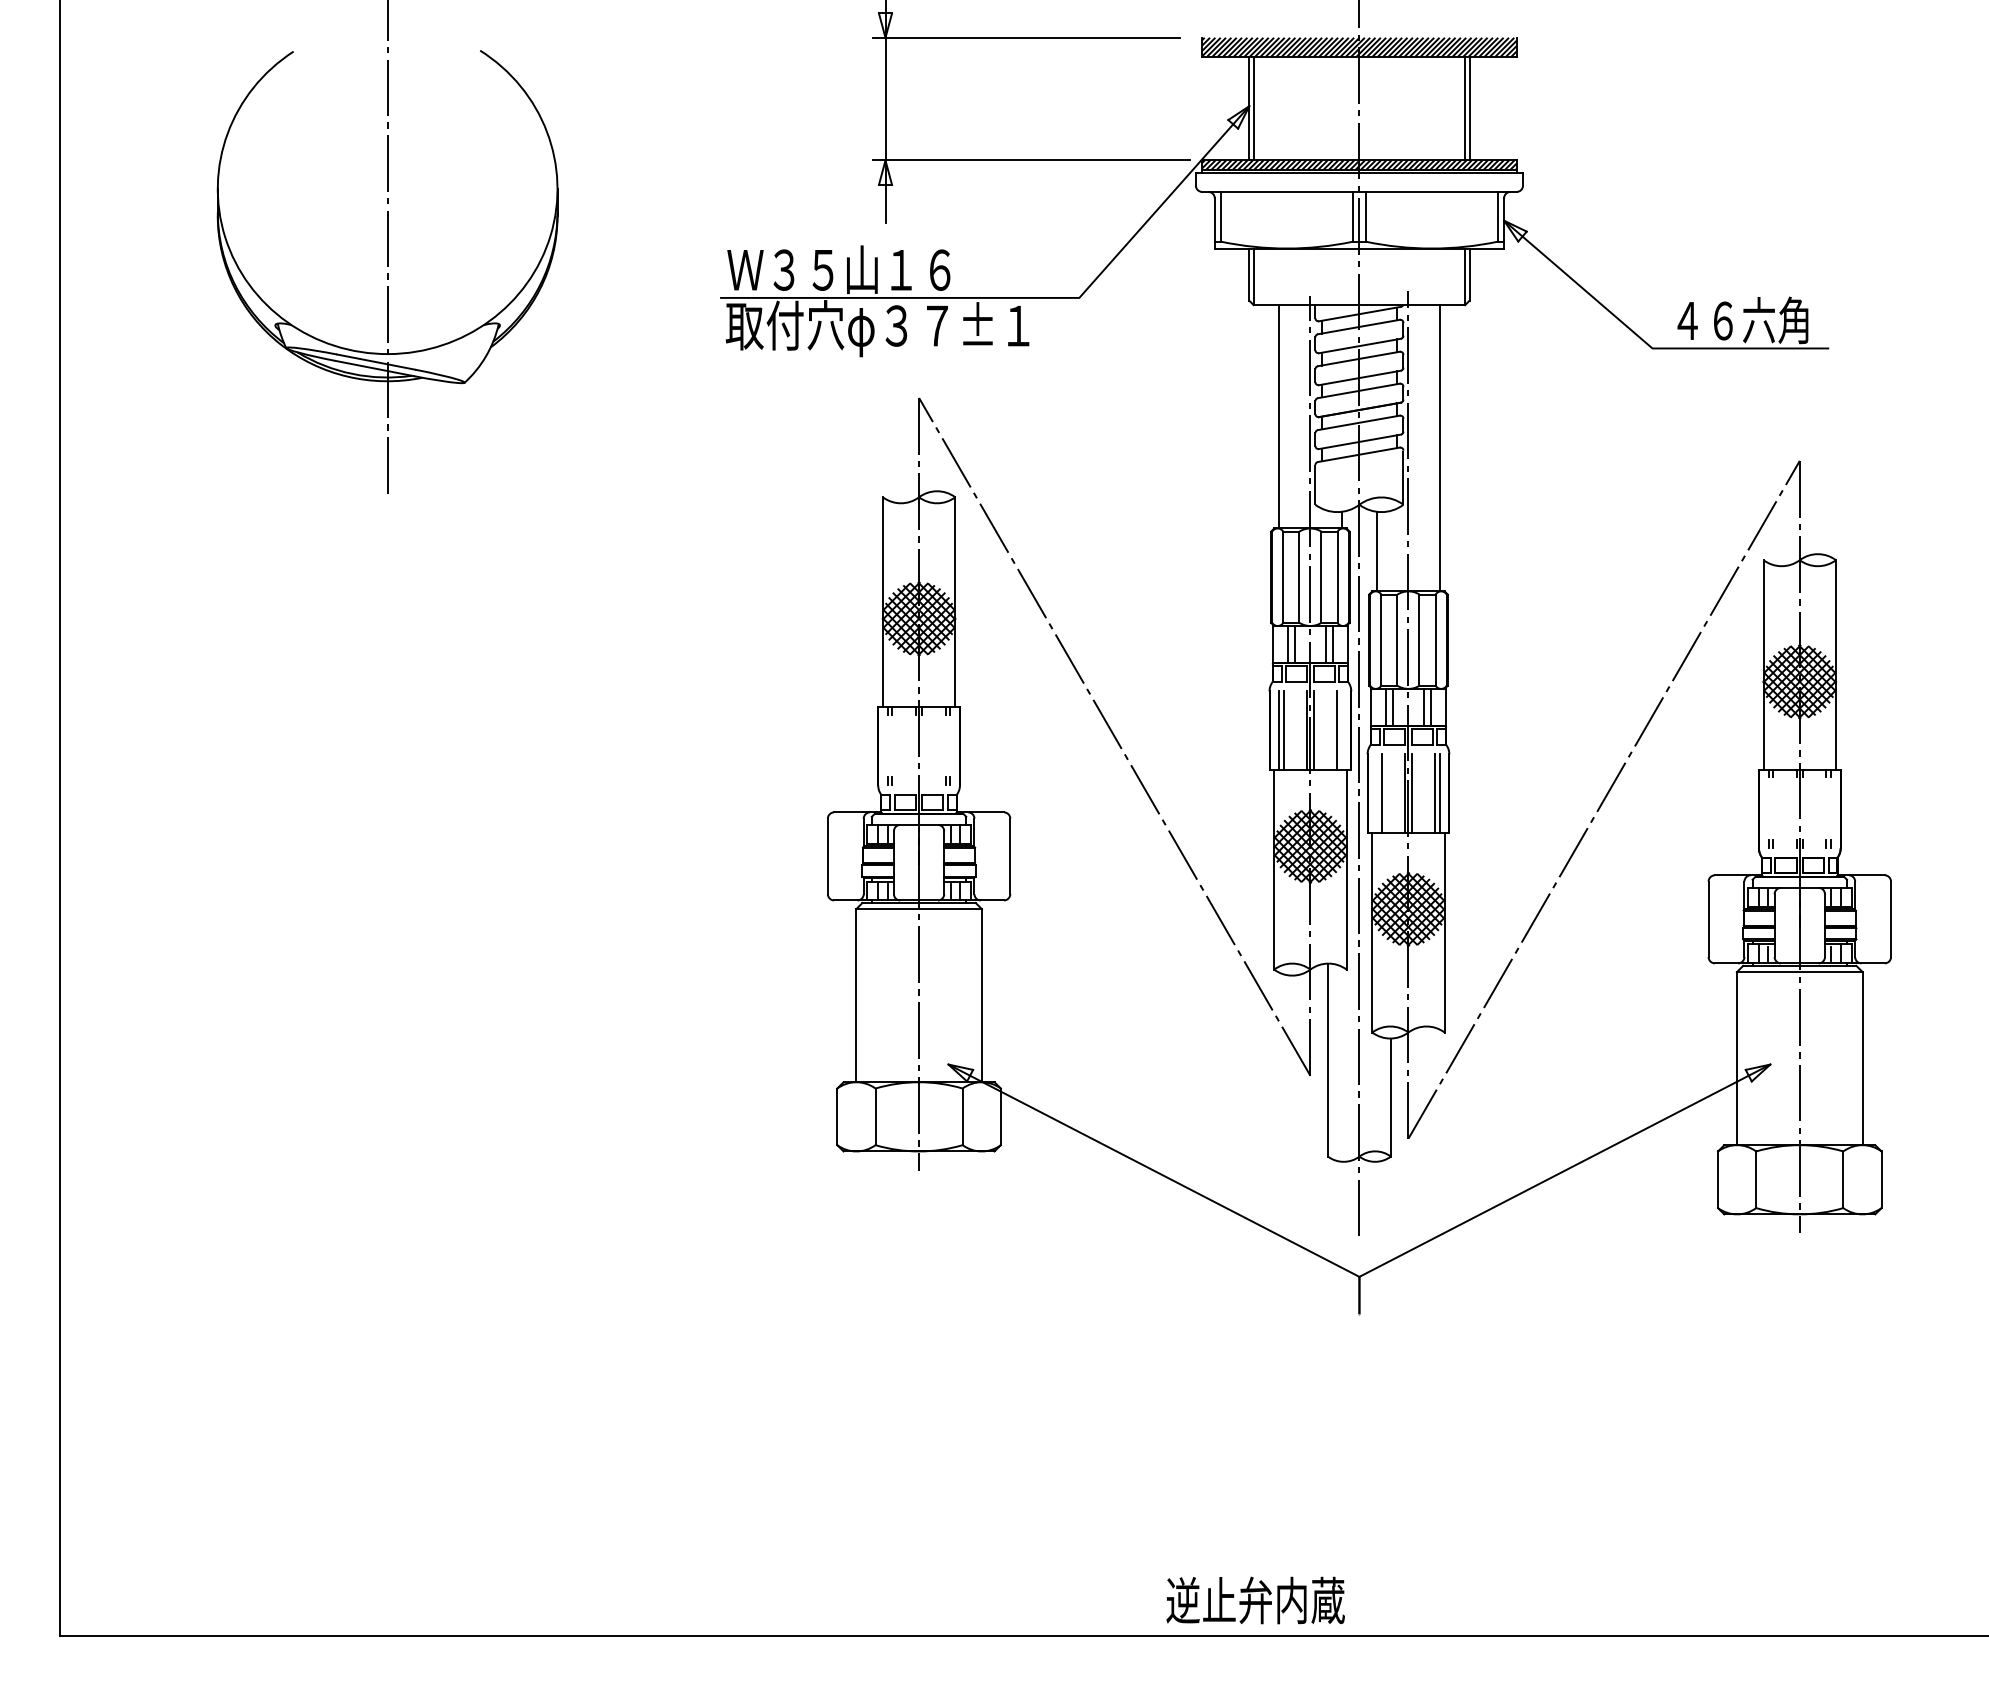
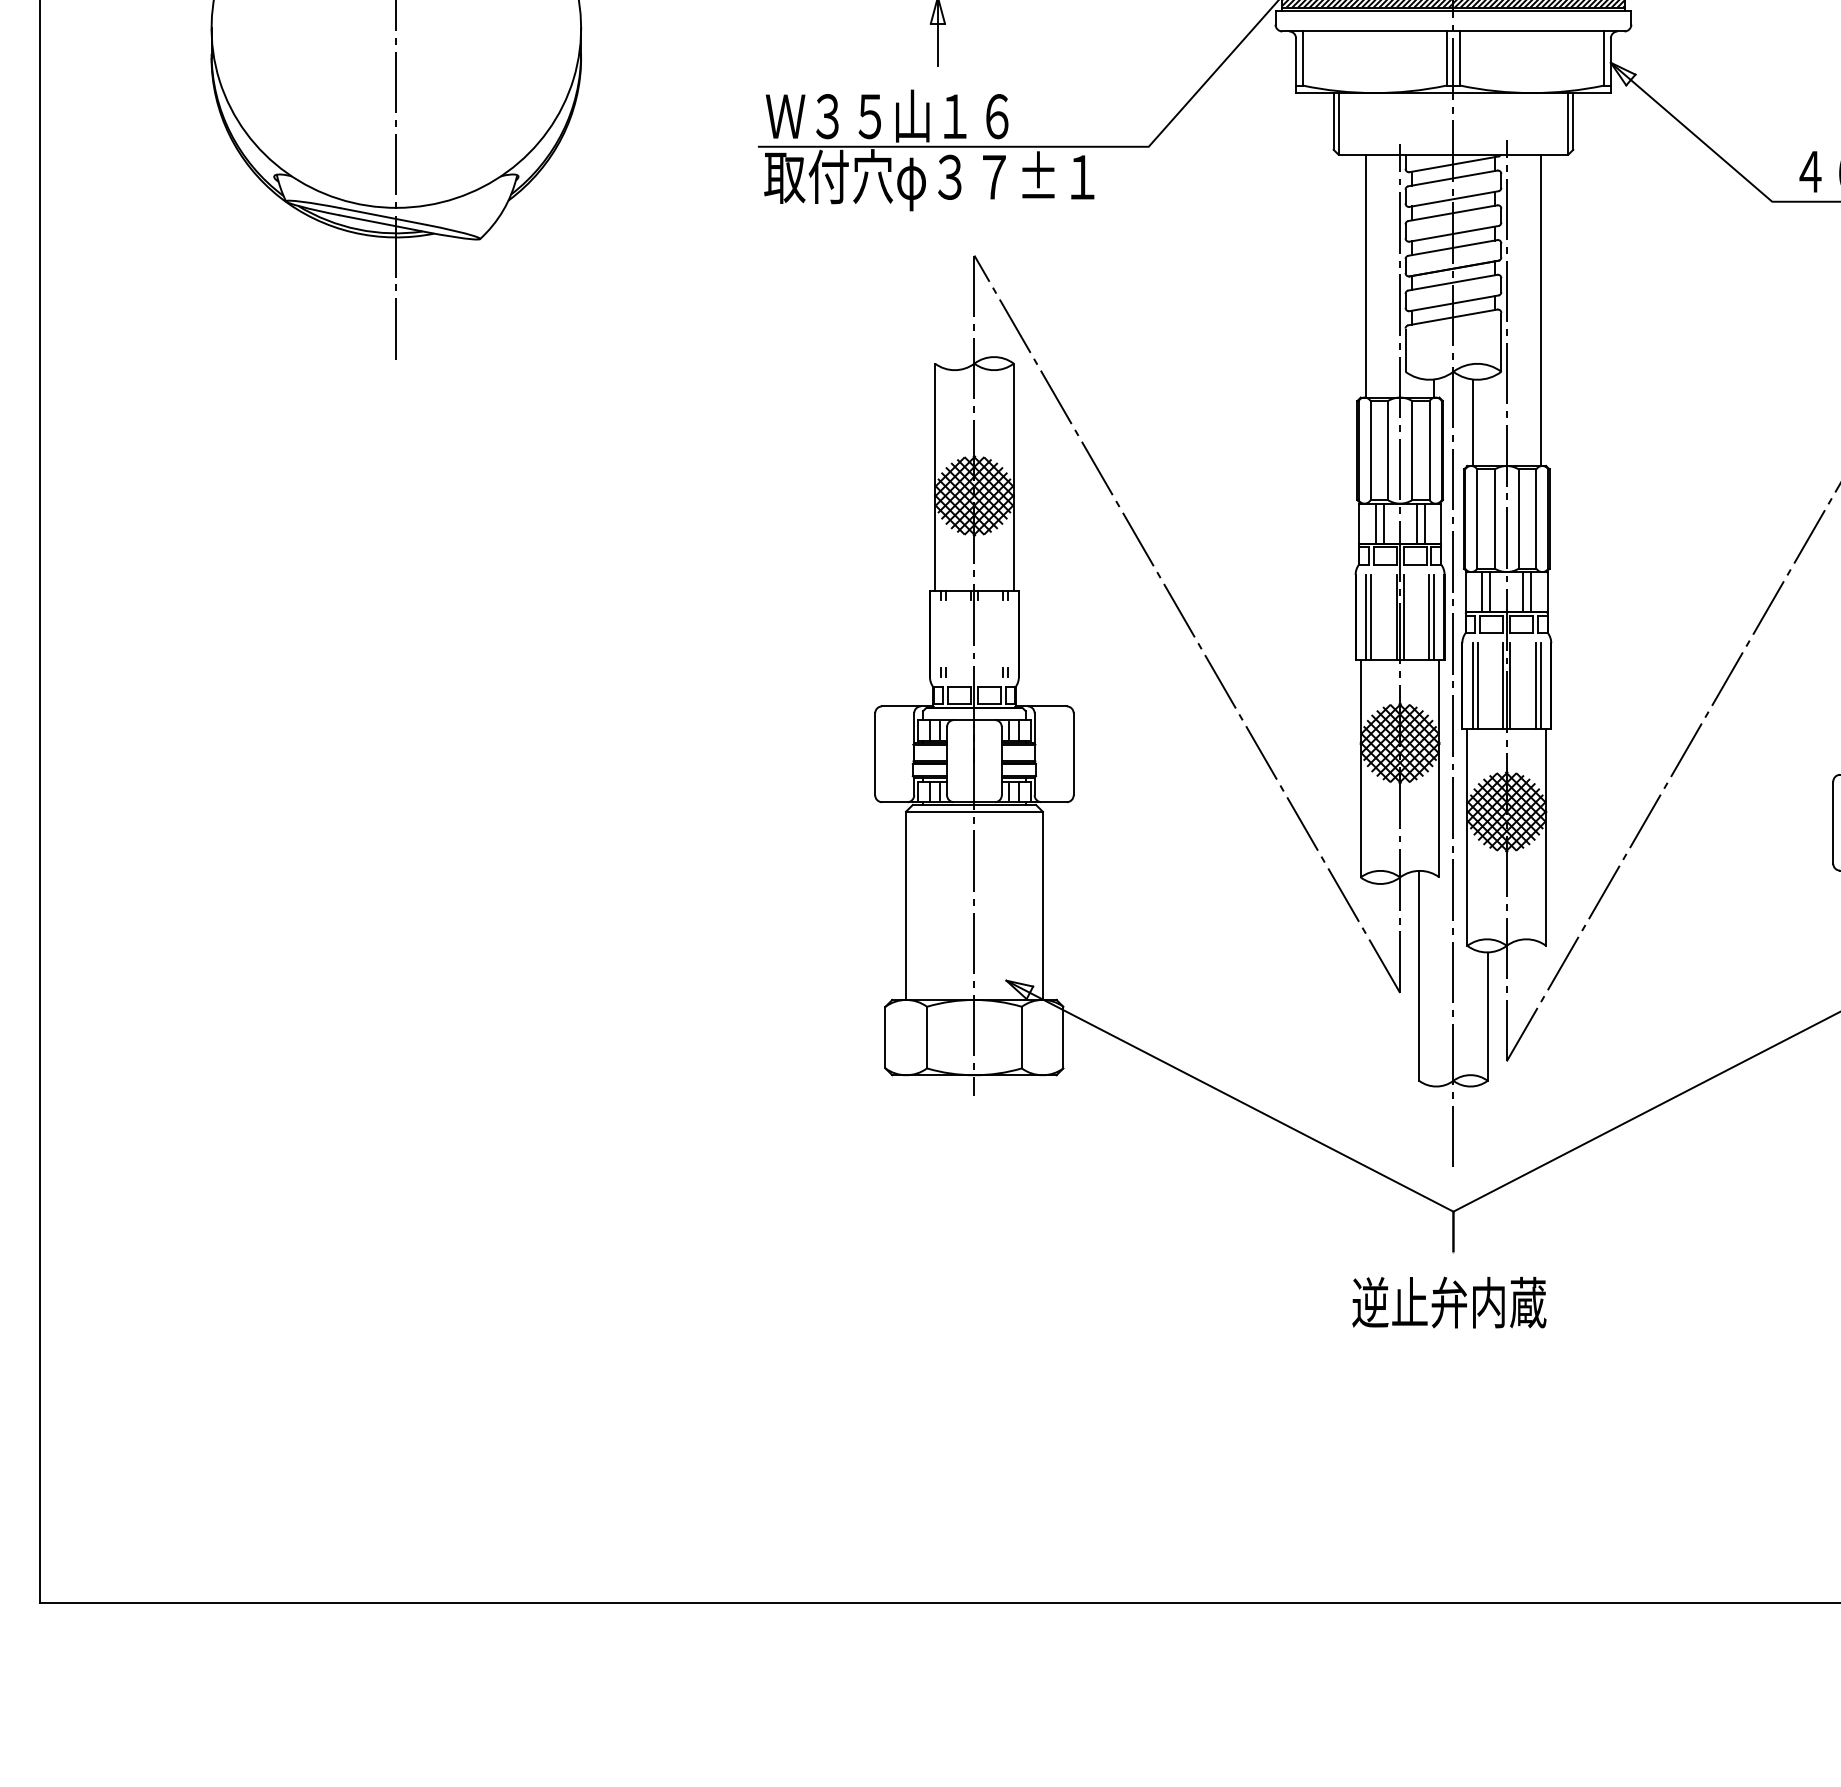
line: (1341, 730) -> (1433, 617), added
line: (1377, 793) -> (1473, 685), added
text: (1255, 1600) -> (1449, 1302), moved

